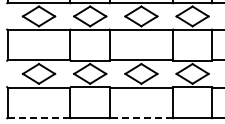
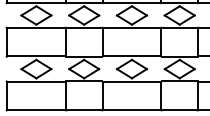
line: (38, 117) -> (35, 109), dashed -> solid
line: (140, 117) -> (131, 109), dashed -> solid

